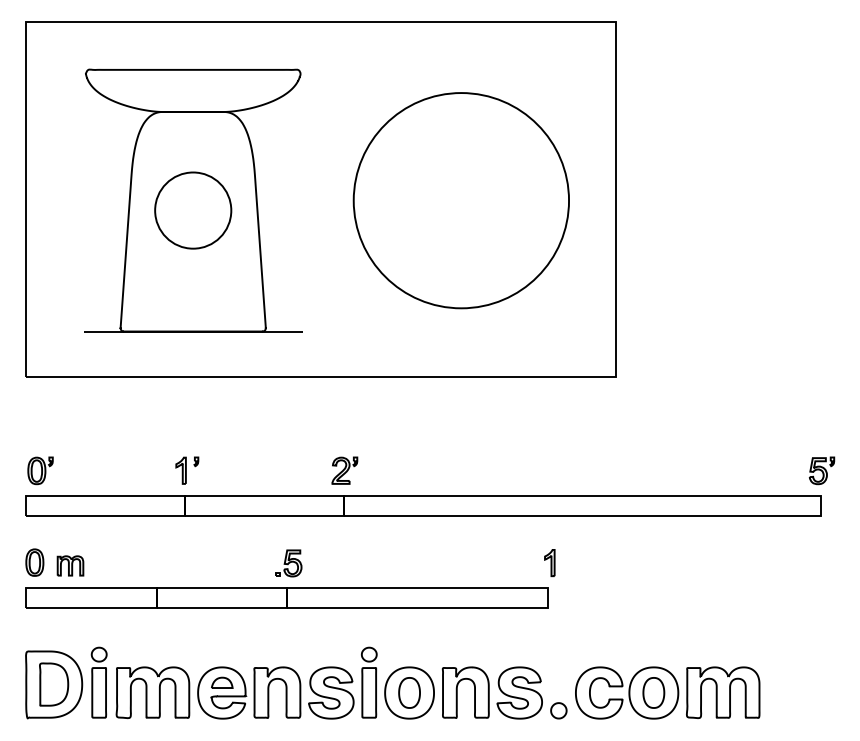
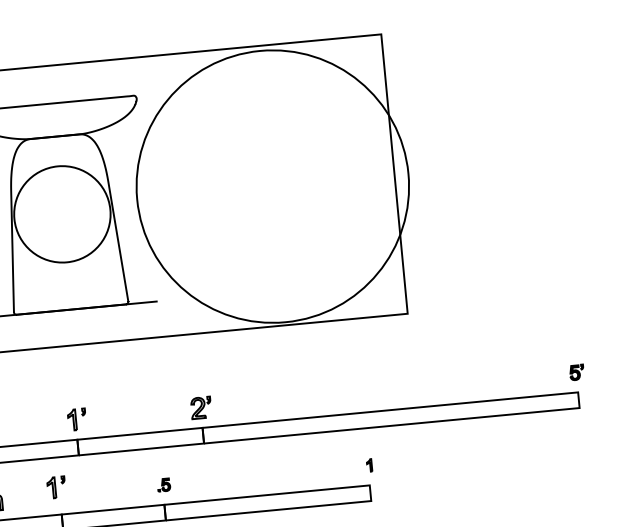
circle: (461, 200) -> (272, 186), size x1.6
circle: (193, 210) -> (62, 214), size x1.6
part: (821, 470) -> (576, 372), size x0.7
part: (153, 553) -> (56, 487), added
part: (288, 563) -> (163, 485), size x0.6
part: (549, 563) -> (369, 465), size x0.6

